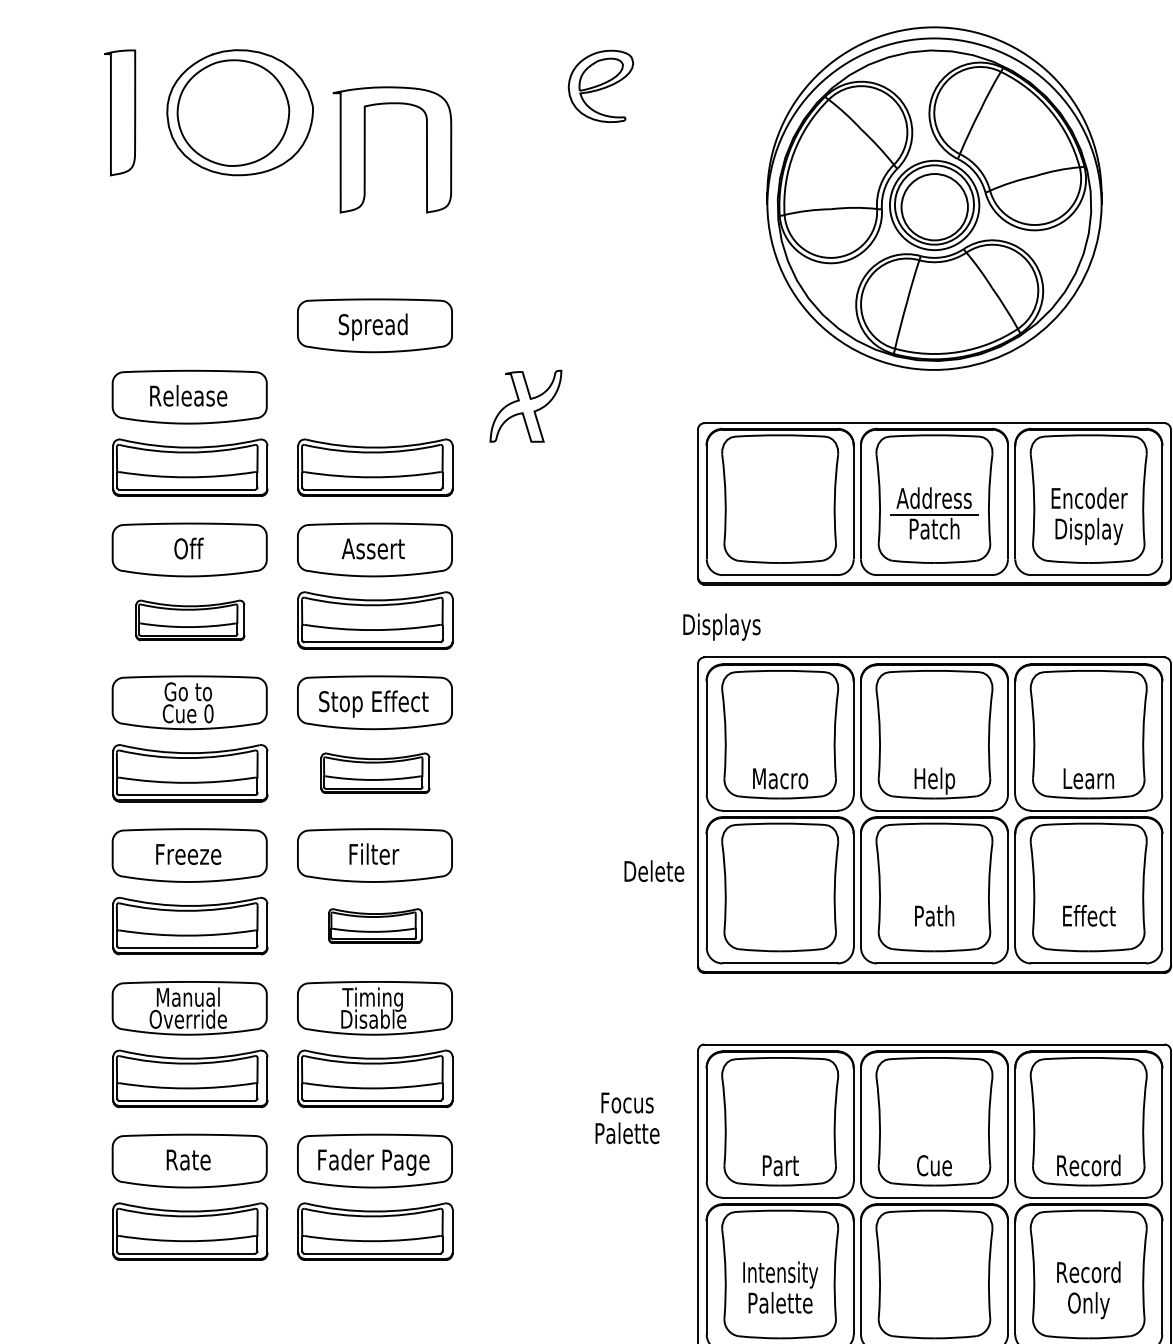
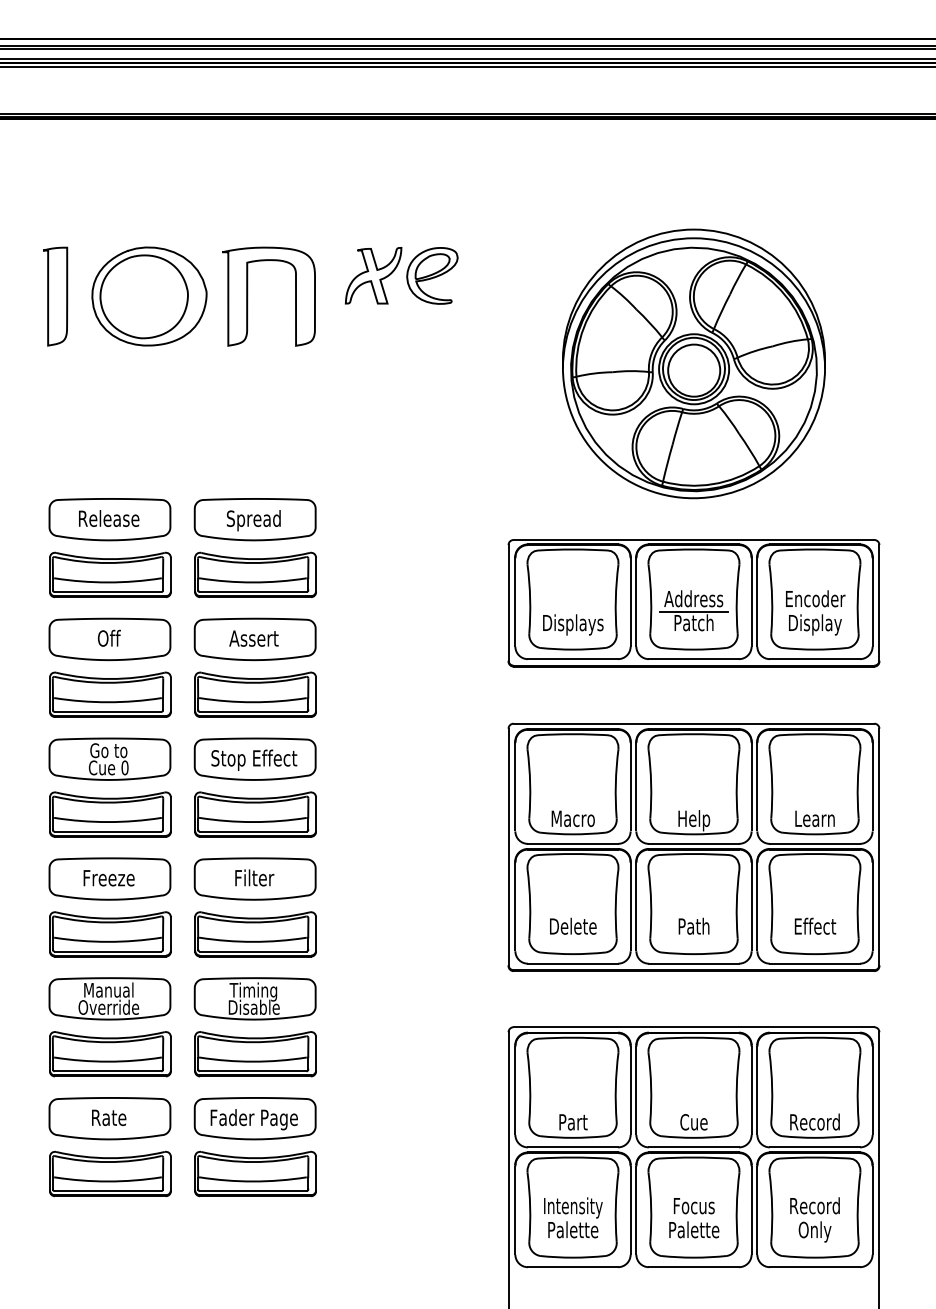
part: (366, 149) -> (248, 296), moved
part: (374, 325) -> (254, 519), moved
part: (525, 405) -> (373, 275), moved
part: (190, 620) -> (110, 694), size x1.43
text: (722, 626) -> (573, 624), moved
part: (375, 773) -> (255, 814), size x1.43
text: (654, 870) -> (573, 925), moved
part: (375, 926) -> (255, 934), size x1.67
text: (627, 1118) -> (694, 1218), moved

